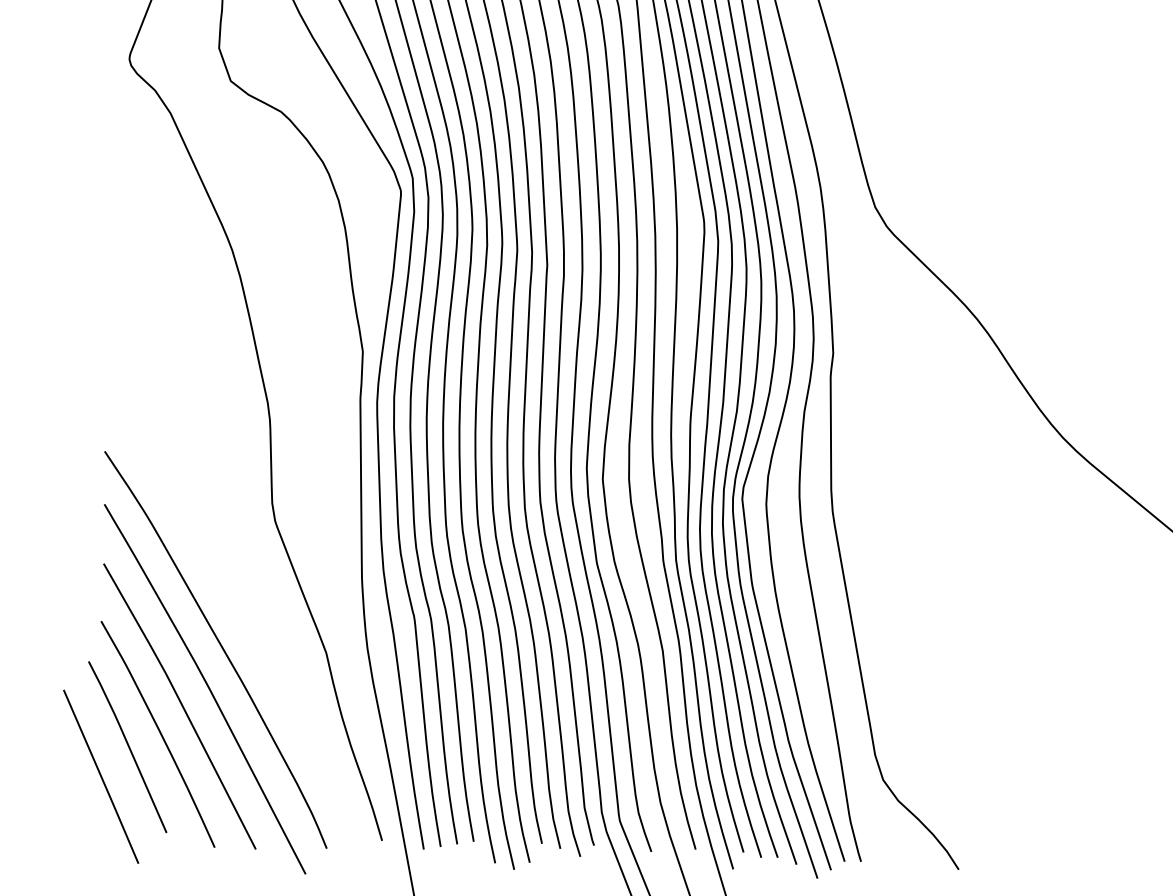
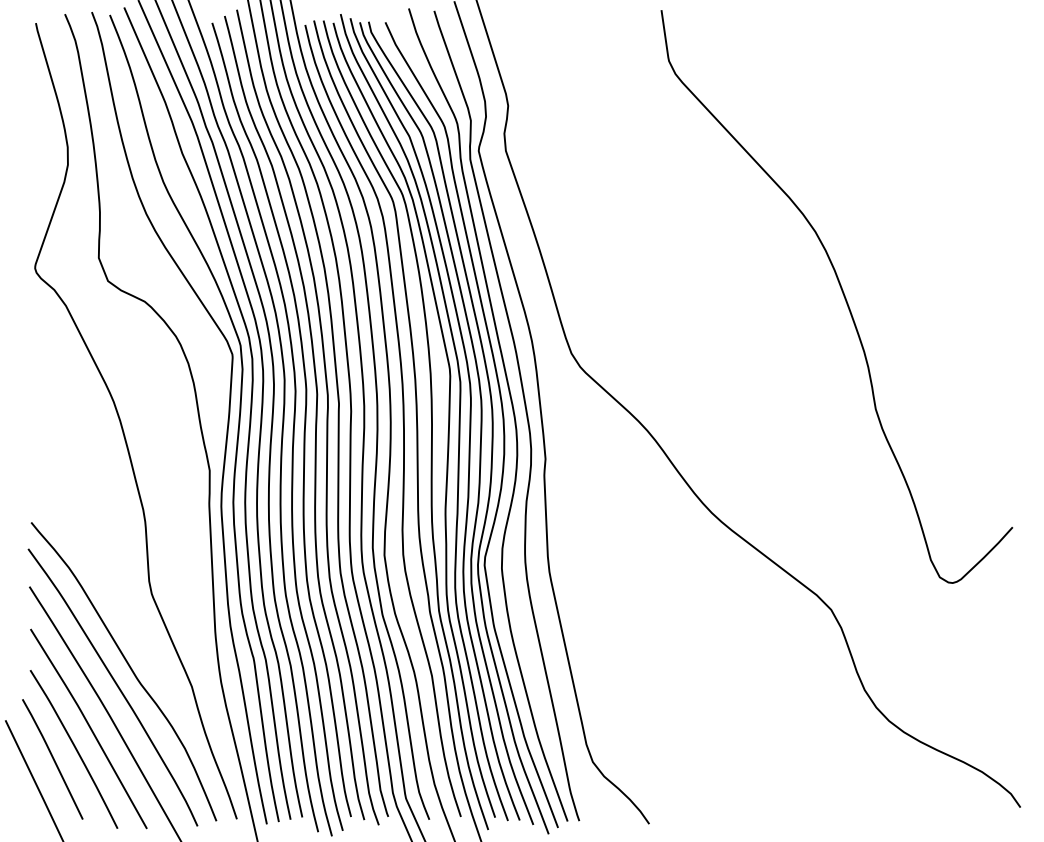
curve: (239, 624) -> (129, 668), added

